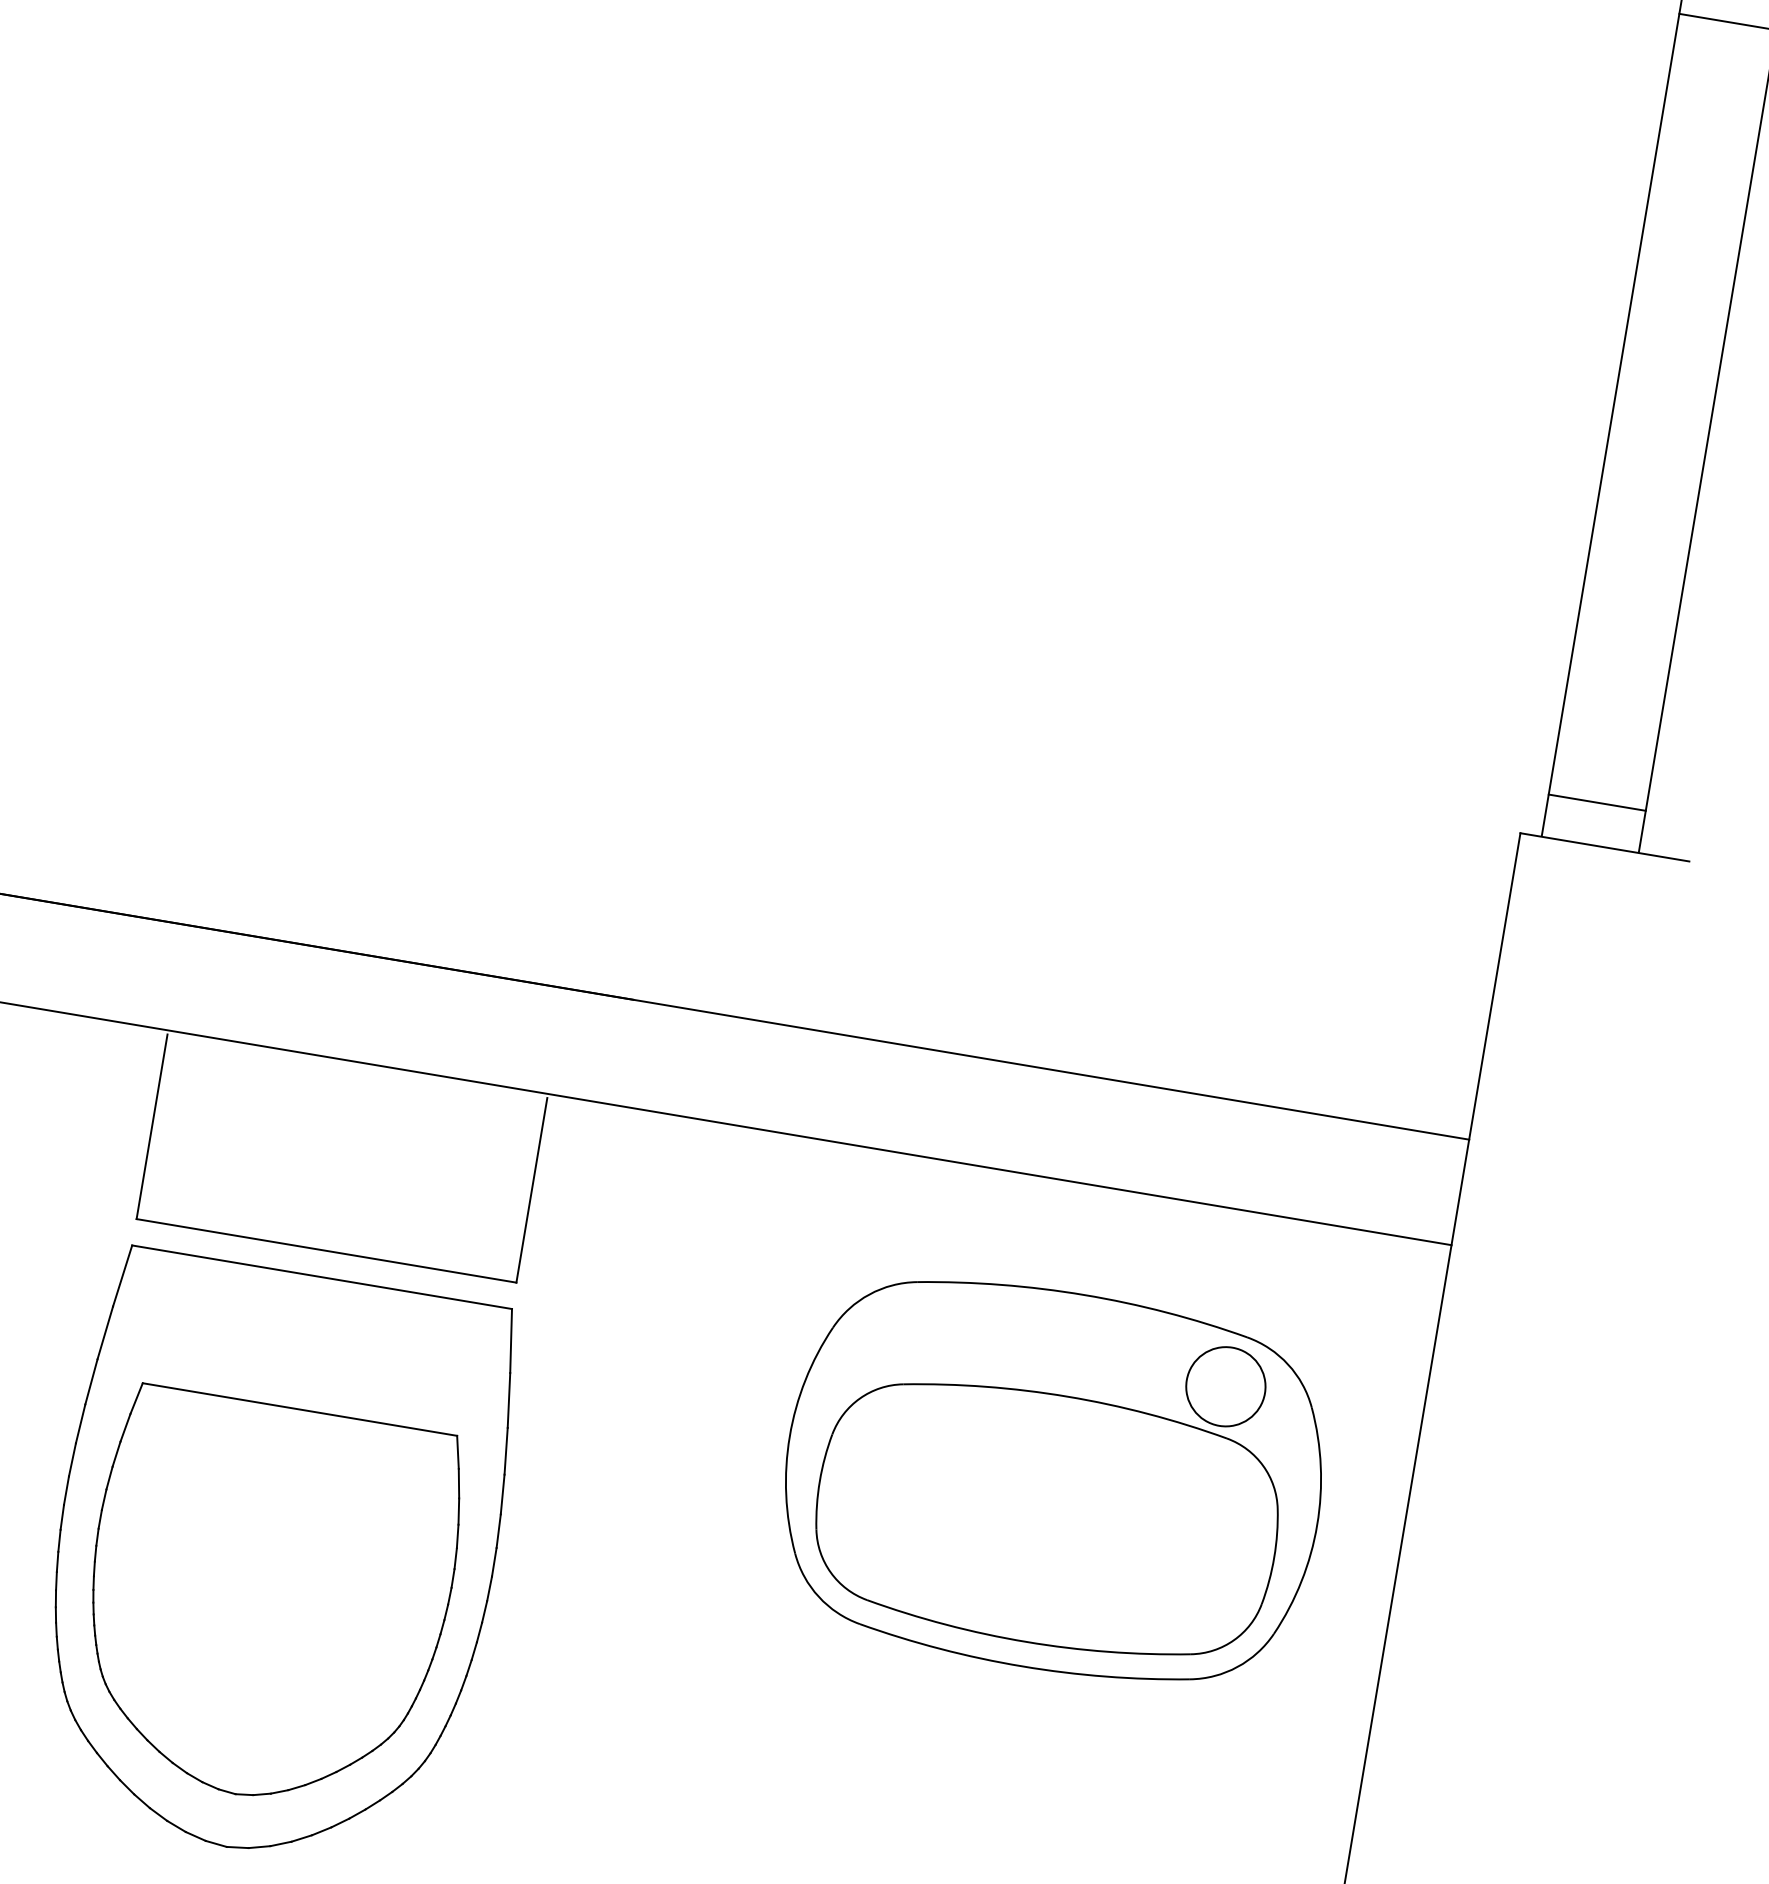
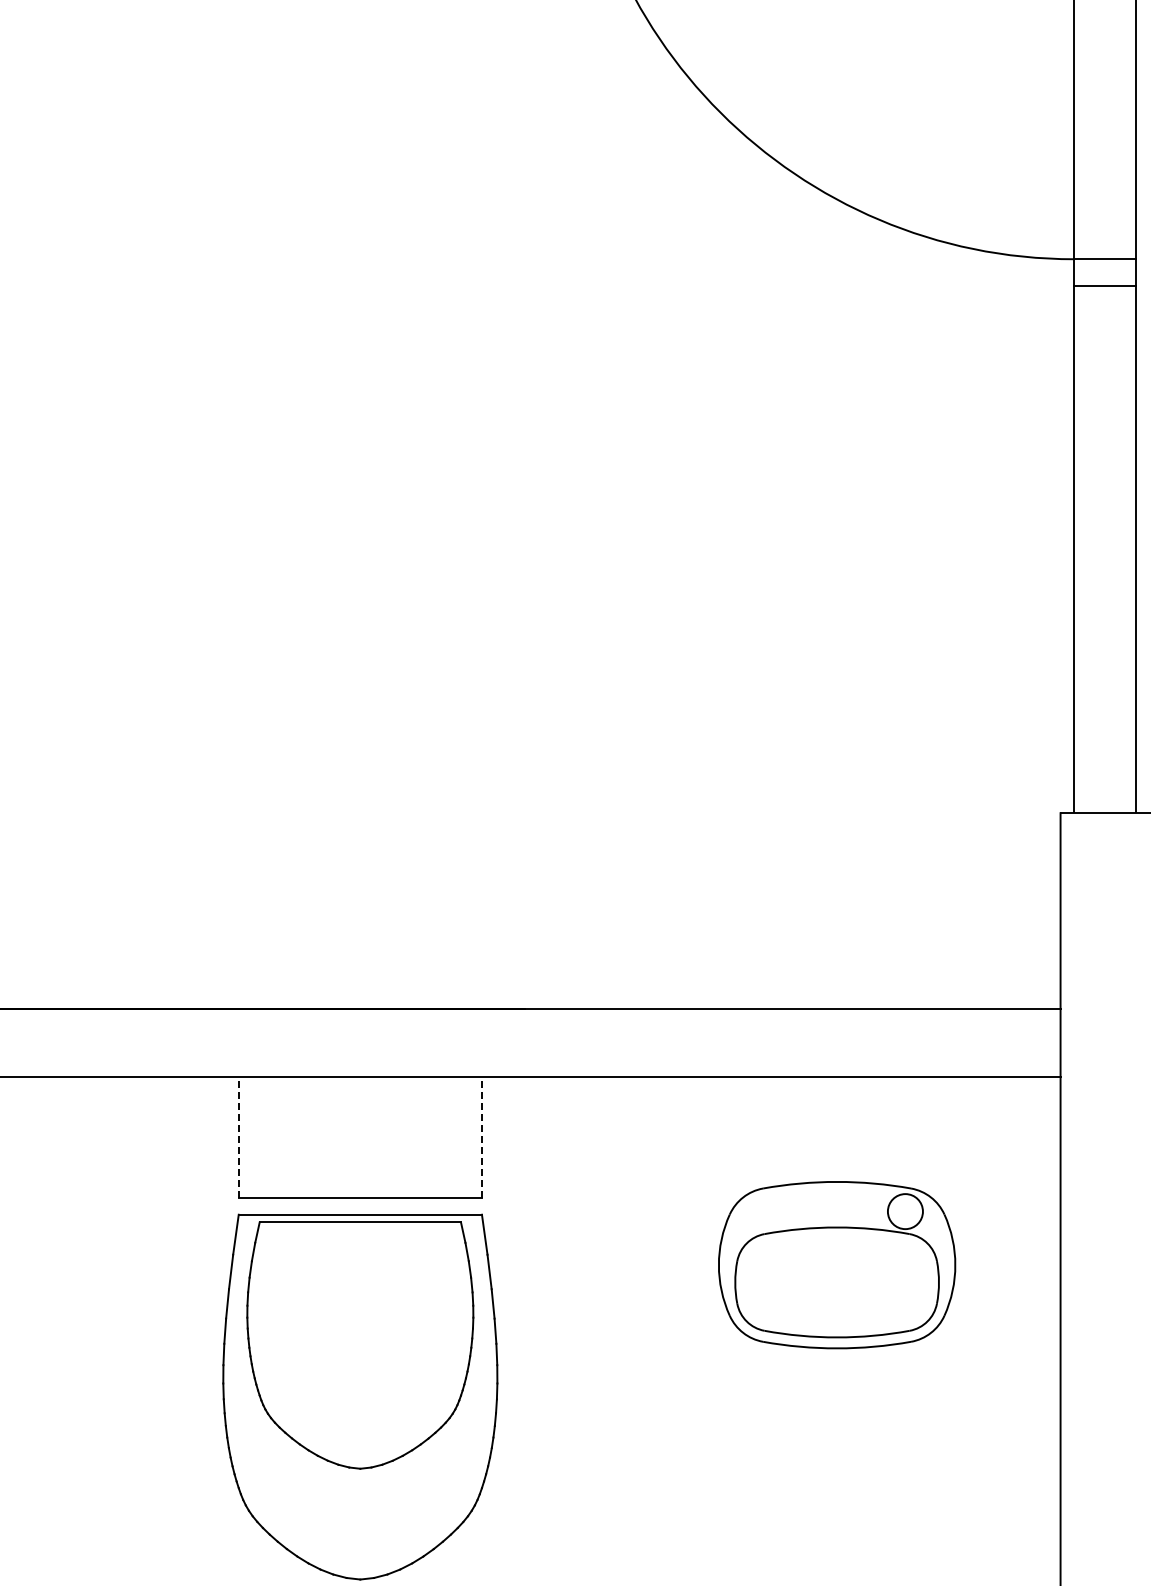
line: (1597, 803) -> (1105, 786), removed
line: (151, 1126) -> (238, 1138), solid -> dashed
line: (531, 1189) -> (481, 1138), solid -> dashed
part: (1052, 1479) -> (836, 1264), size x0.7
part: (268, 1601) -> (360, 1345), moved

